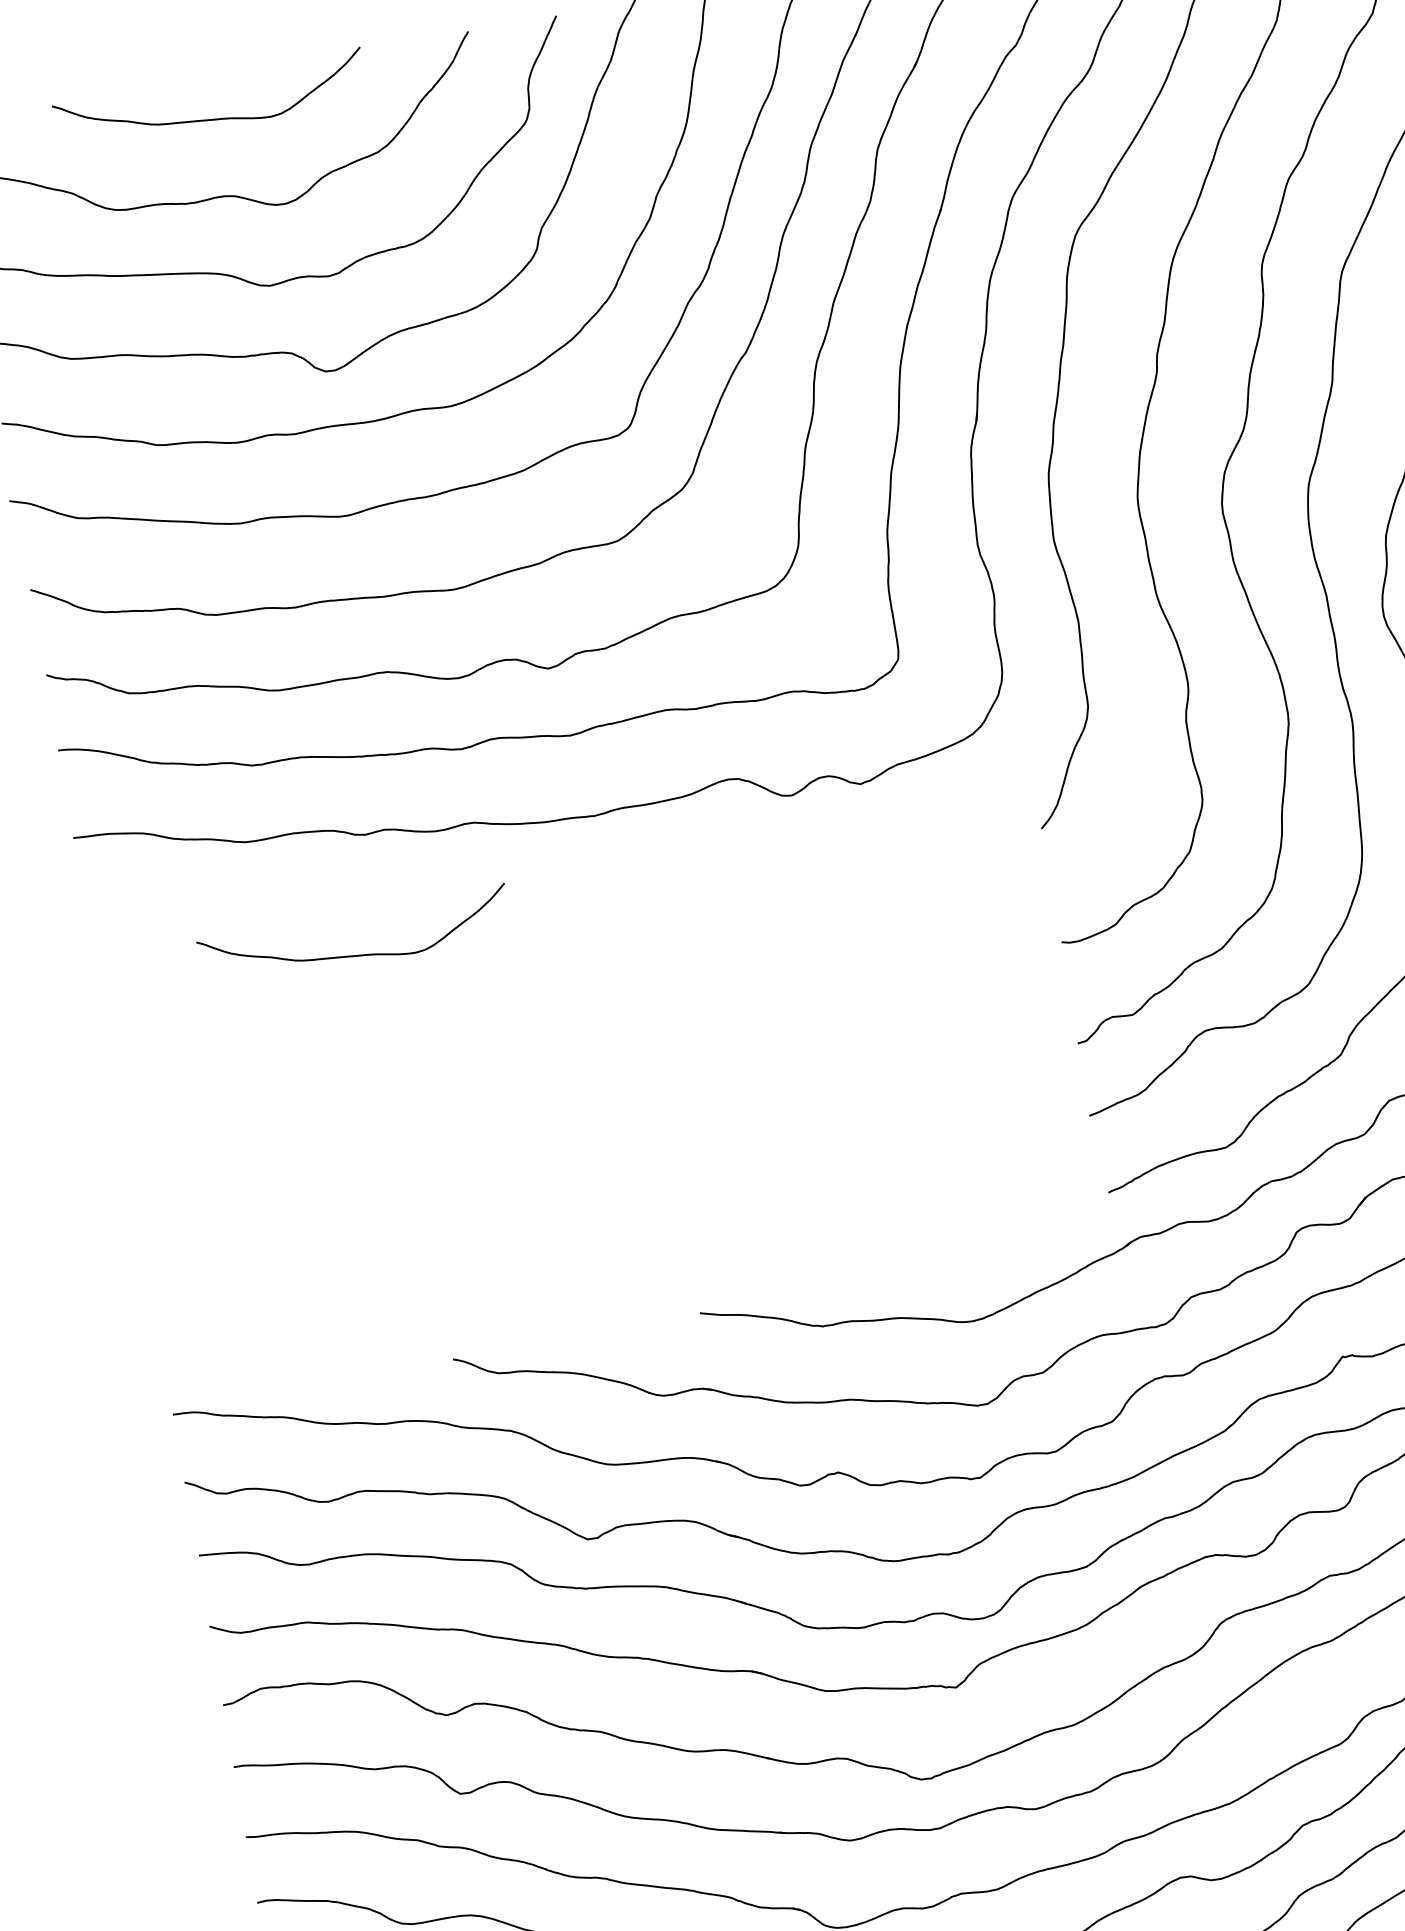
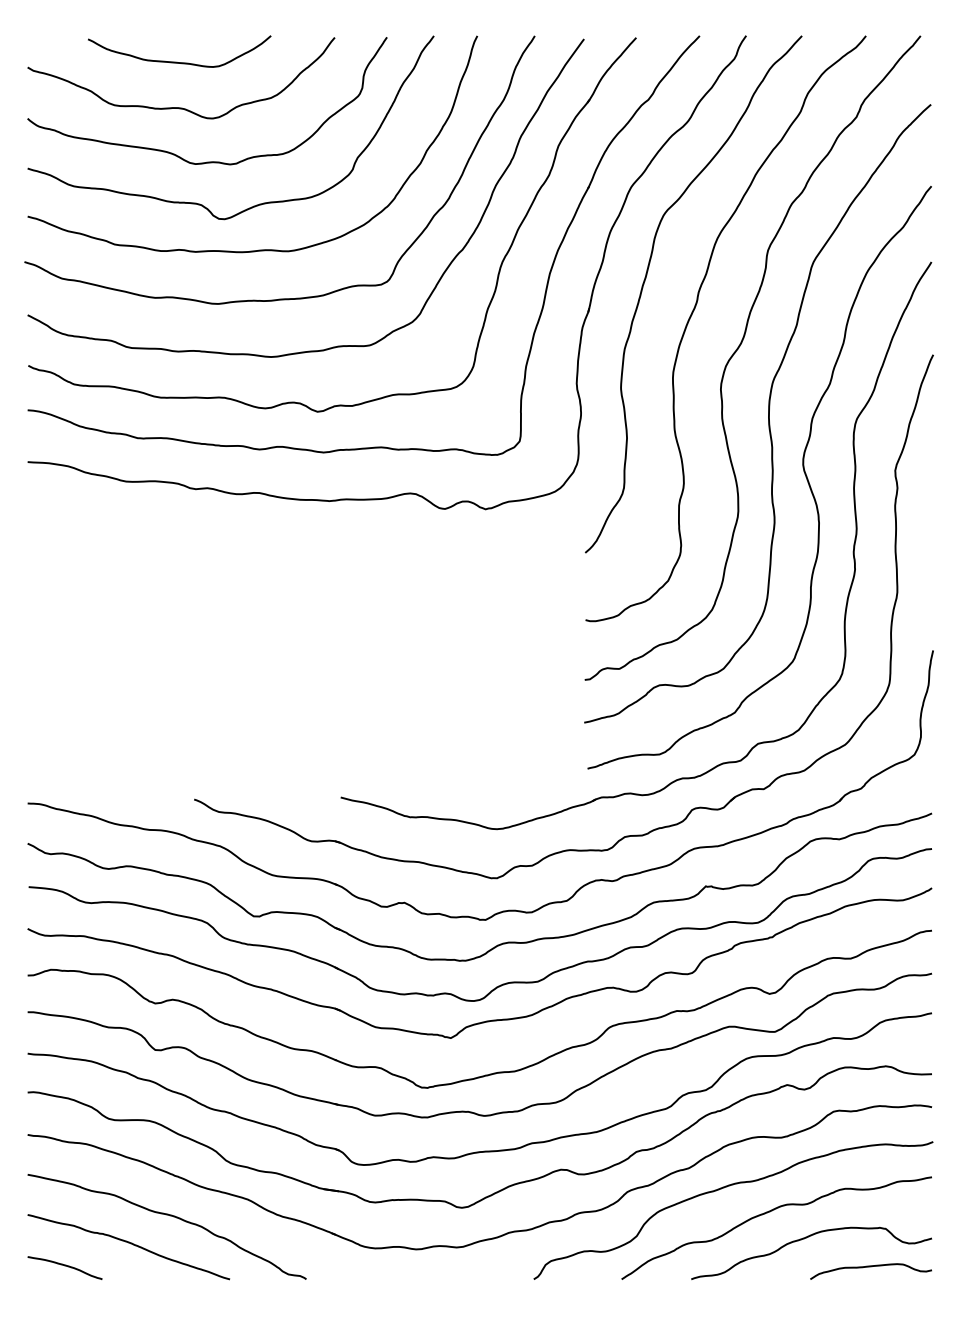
curve: (352, 954) -> (176, 556), removed

